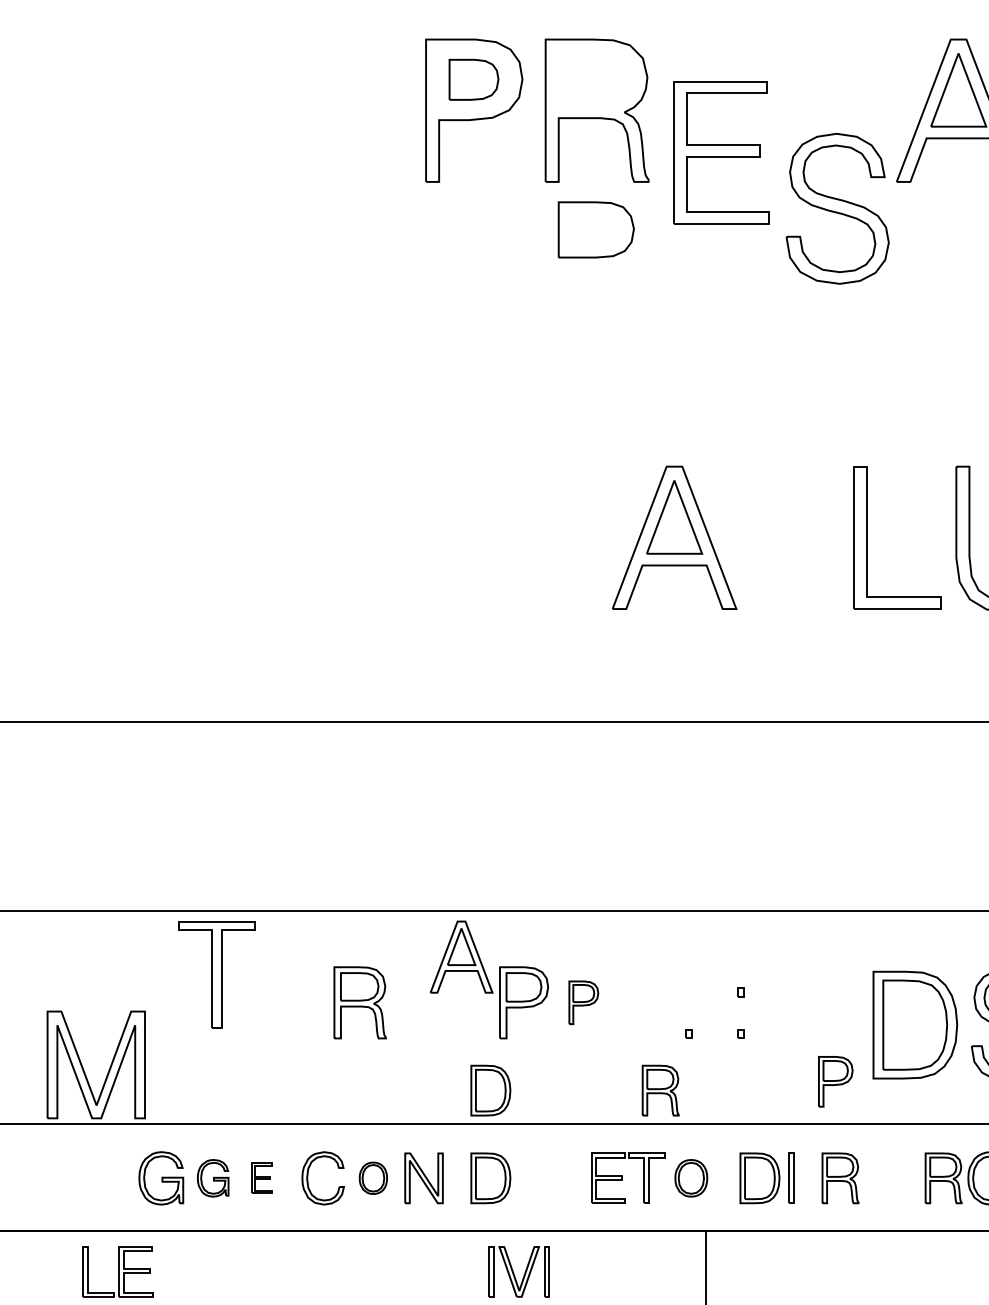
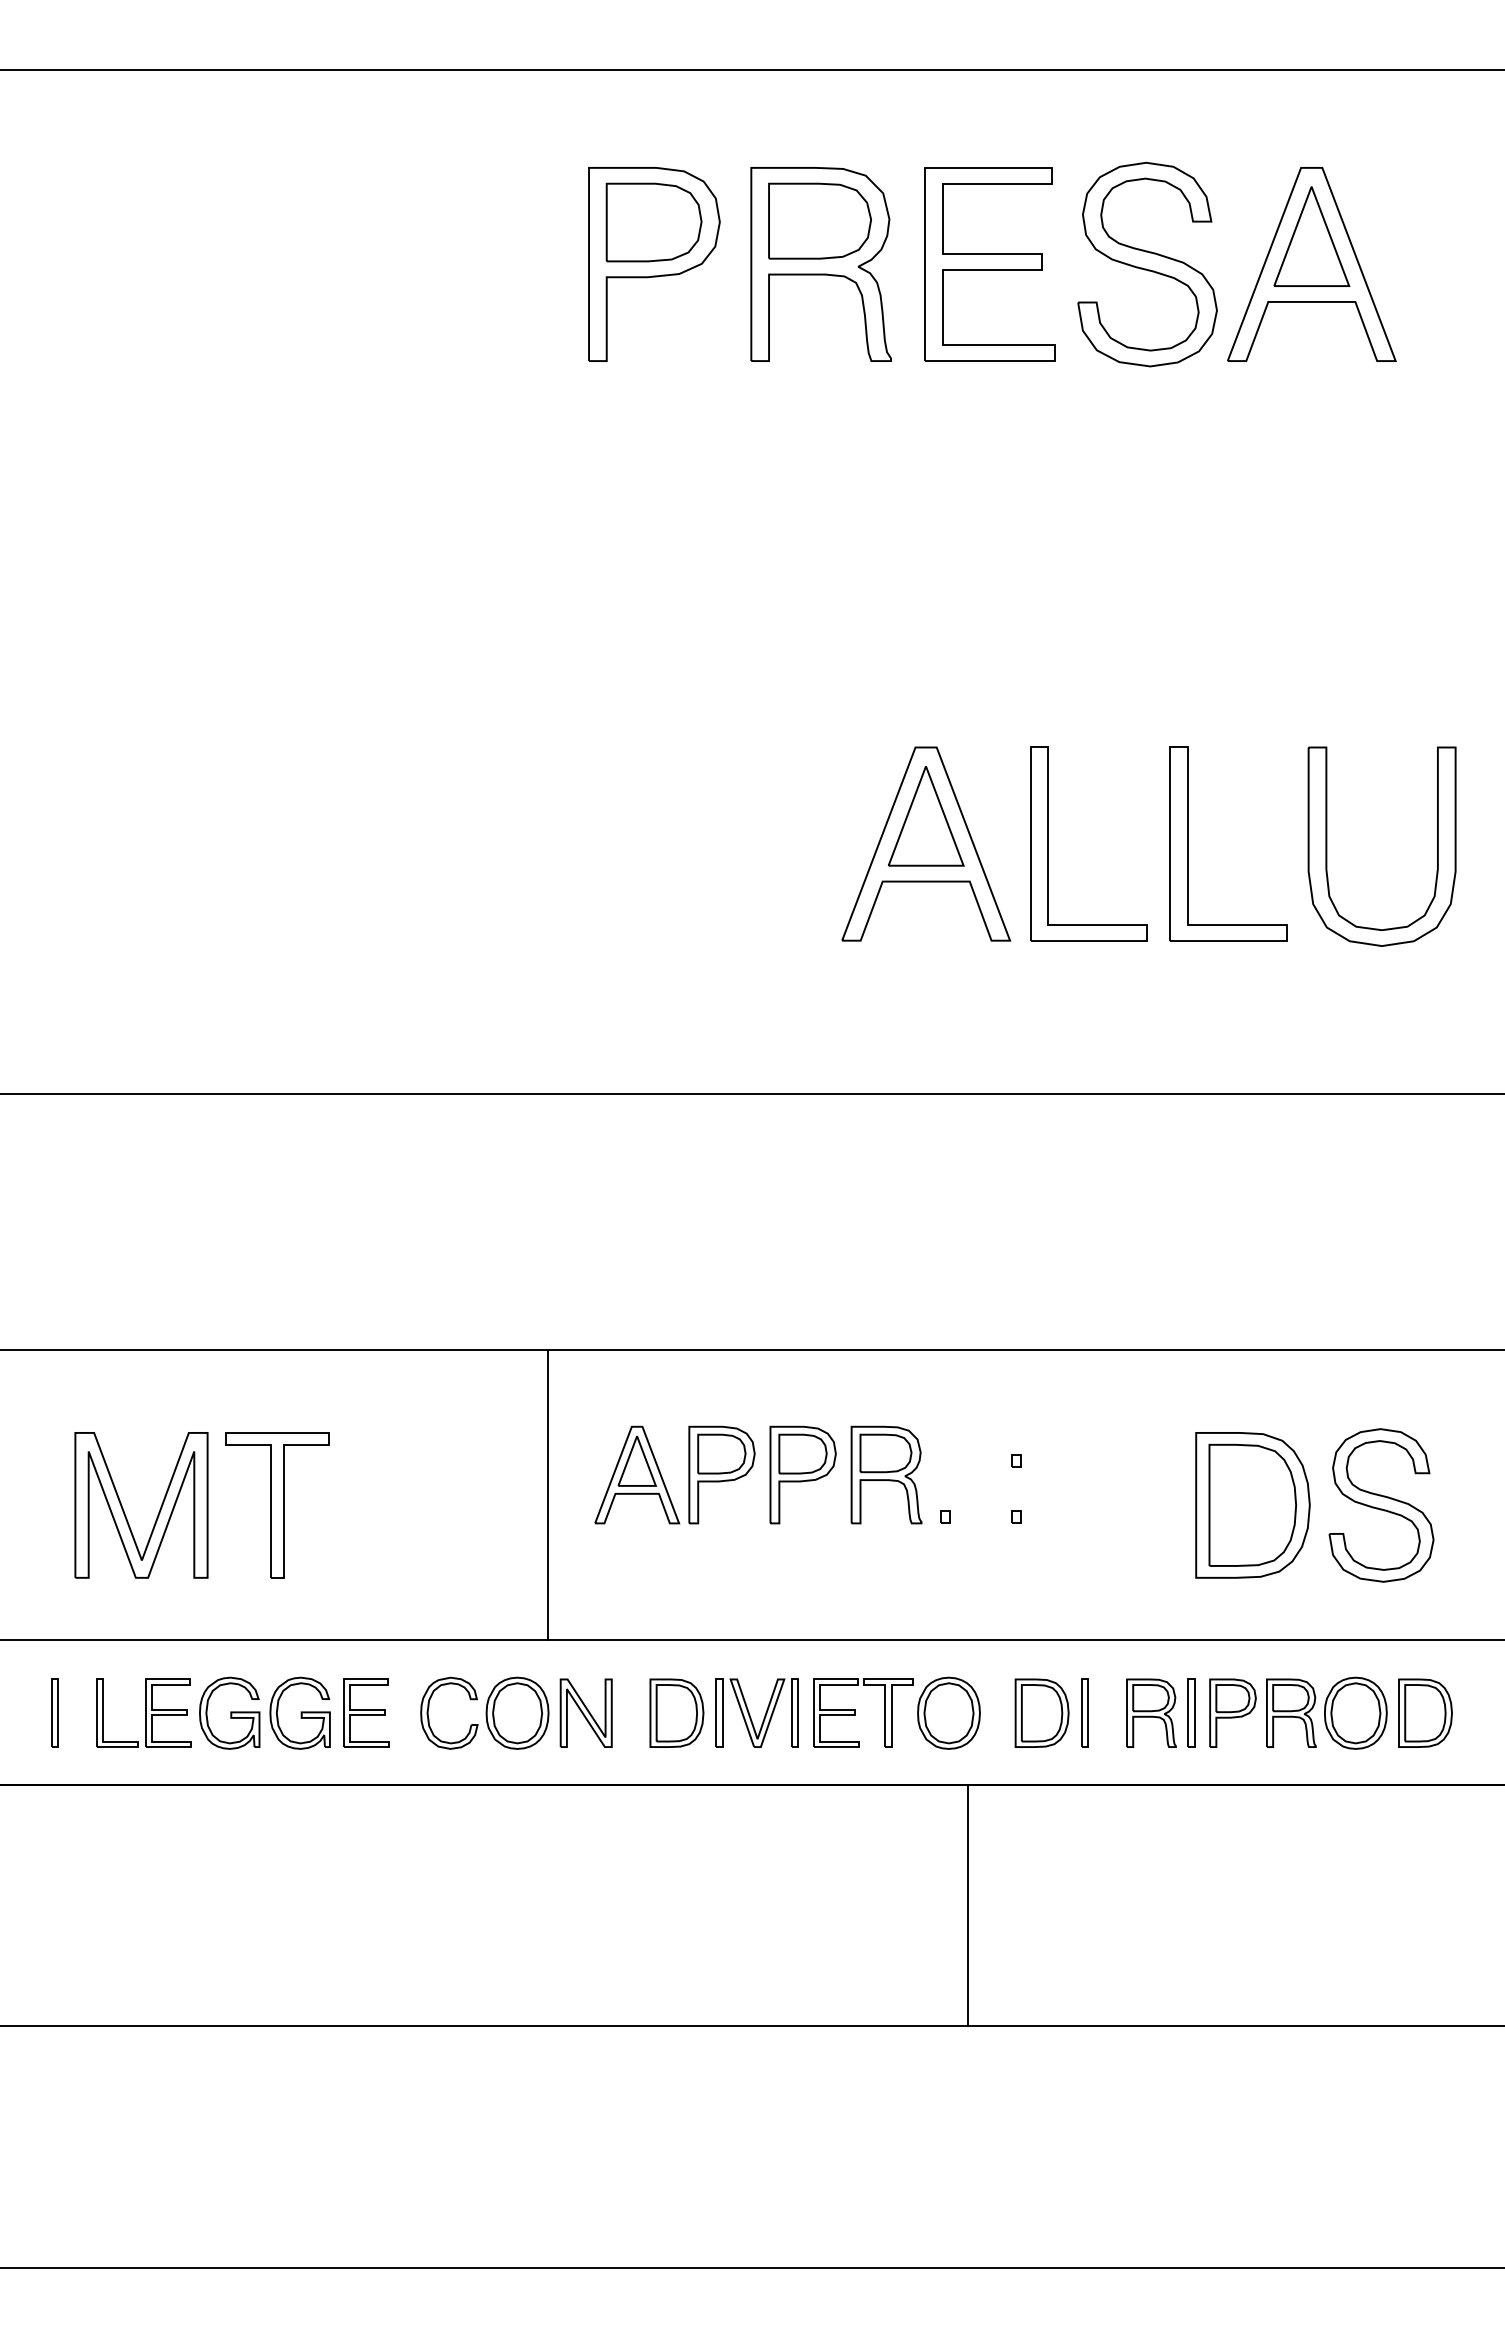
part: (473, 79) -> (653, 222), size x1.43
part: (721, 152) -> (989, 264), moved
part: (837, 208) -> (1147, 264), moved
part: (595, 229) -> (819, 220), moved
part: (764, 537) -> (1048, 843), added
part: (461, 956) -> (637, 1474), moved
part: (217, 975) -> (277, 1505), moved
part: (360, 1002) -> (886, 1474), moved
part: (583, 1002) -> (802, 1474), size x1.67
line: (395, 1017) -> (547, 1494), added
part: (83, 1068) -> (124, 1510), moved
part: (835, 1081) -> (1232, 1712), moved
part: (490, 1090) -> (676, 1593), removed
part: (660, 1090) -> (907, 1593), removed
part: (32, 1177) -> (54, 1712), added
part: (212, 1177) -> (299, 1712), size x1.43
part: (262, 1177) -> (366, 1712), size x1.67
part: (373, 1177) -> (517, 1712), size x1.67
part: (690, 1177) -> (948, 1712), size x1.43
part: (870, 1177) -> (1191, 1712), added
part: (117, 1271) -> (143, 1712), moved
part: (514, 1272) -> (750, 1714), moved

